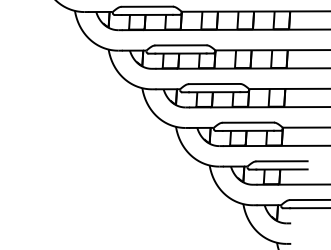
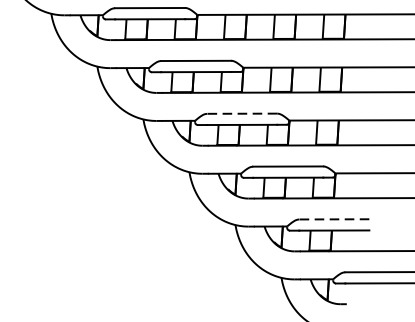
line: (214, 84) -> (242, 114), solid -> dashed
line: (282, 161) -> (334, 219), solid -> dashed

